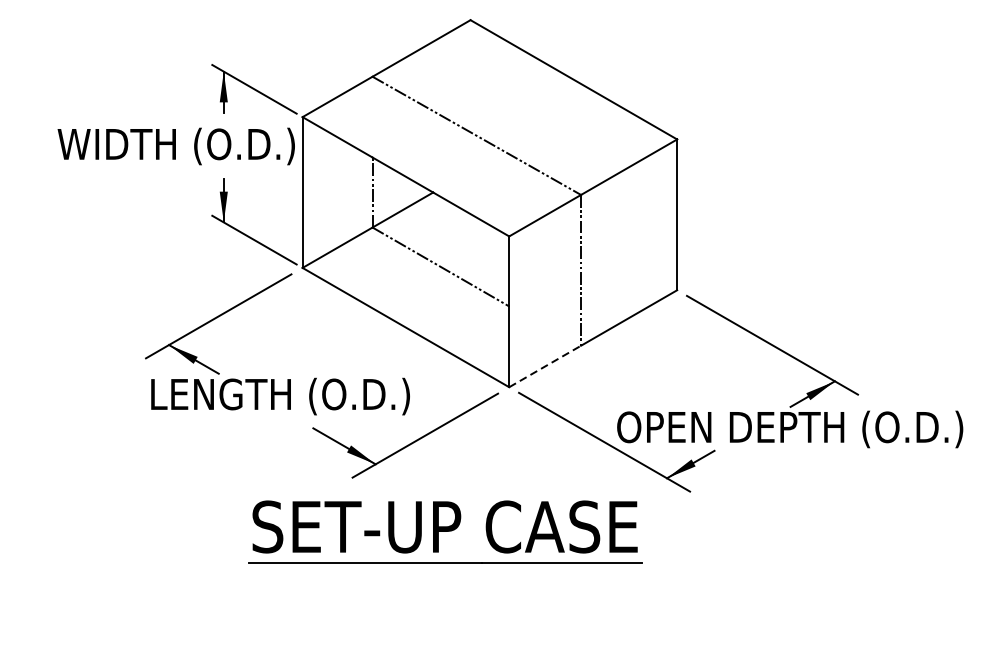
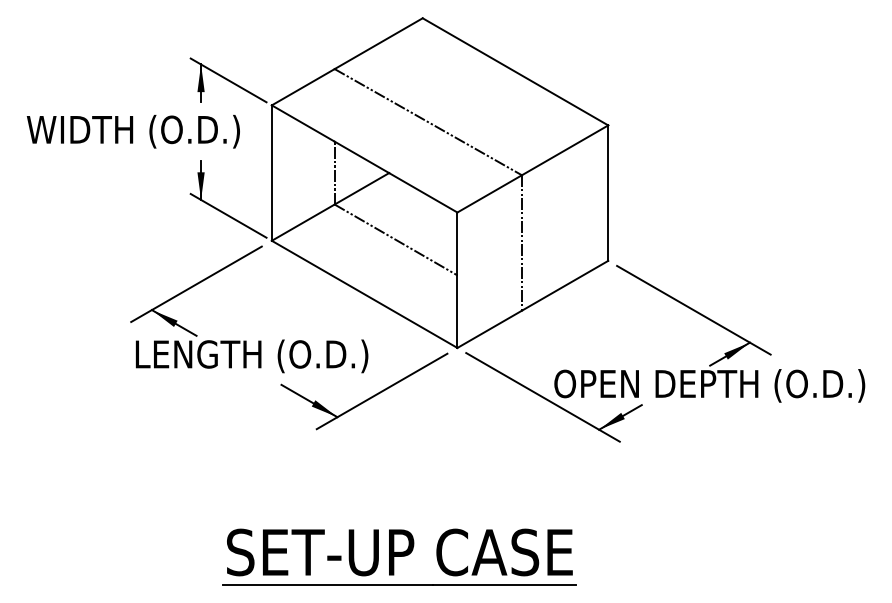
text: (175, 146) -> (132, 131), moved
line: (546, 366) -> (490, 329), dashed -> solid
part: (444, 531) -> (399, 556), moved

